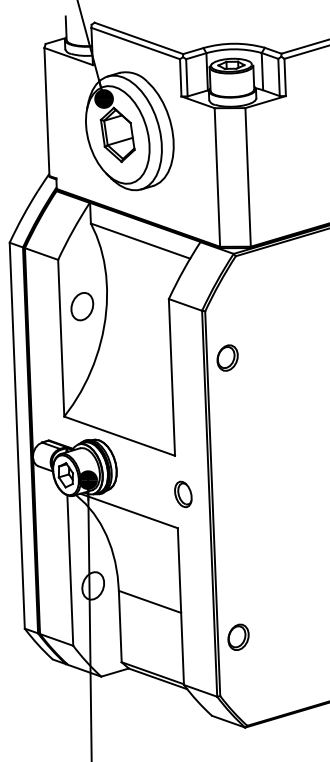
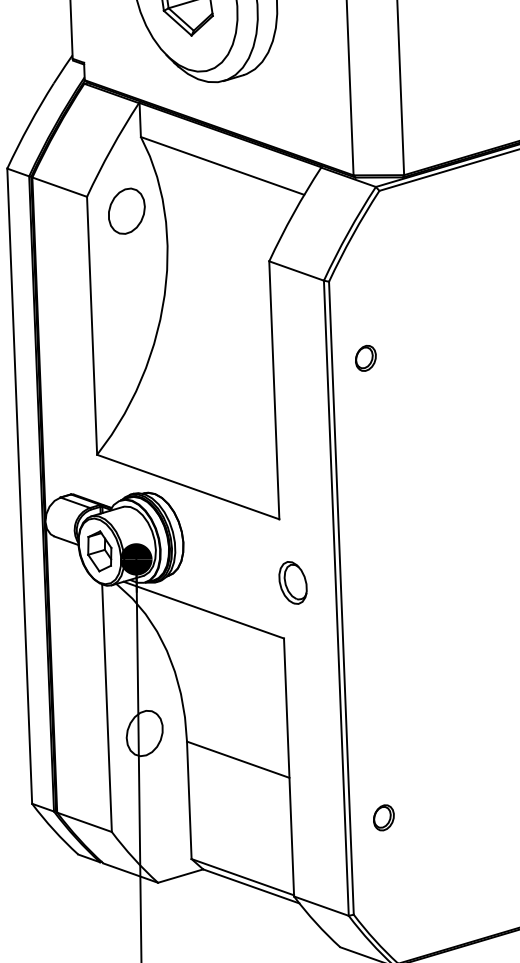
part: (82, 306) -> (127, 211), moved
part: (227, 357) -> (365, 357), size x0.6
part: (238, 636) -> (383, 816), size x0.6

